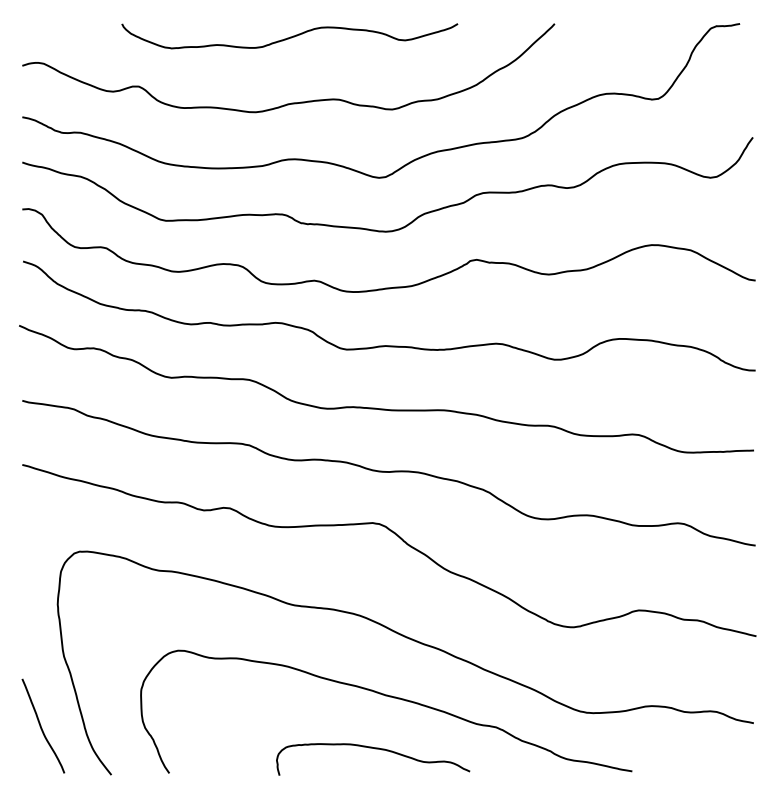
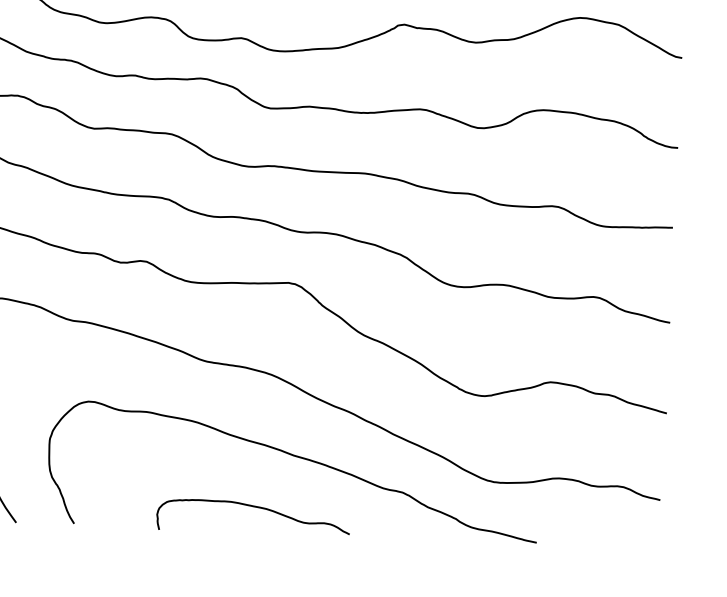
curve: (375, 749) -> (256, 508), moved

